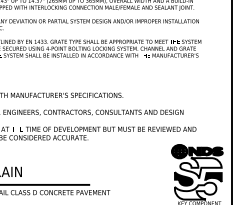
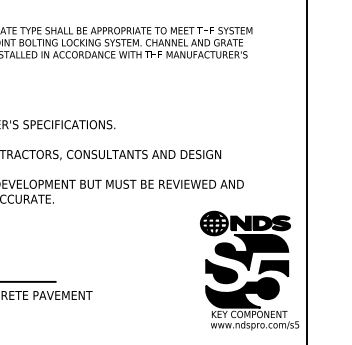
fill: (200, 168) -> (250, 253), added
fill: (195, 190) -> (242, 291), added

